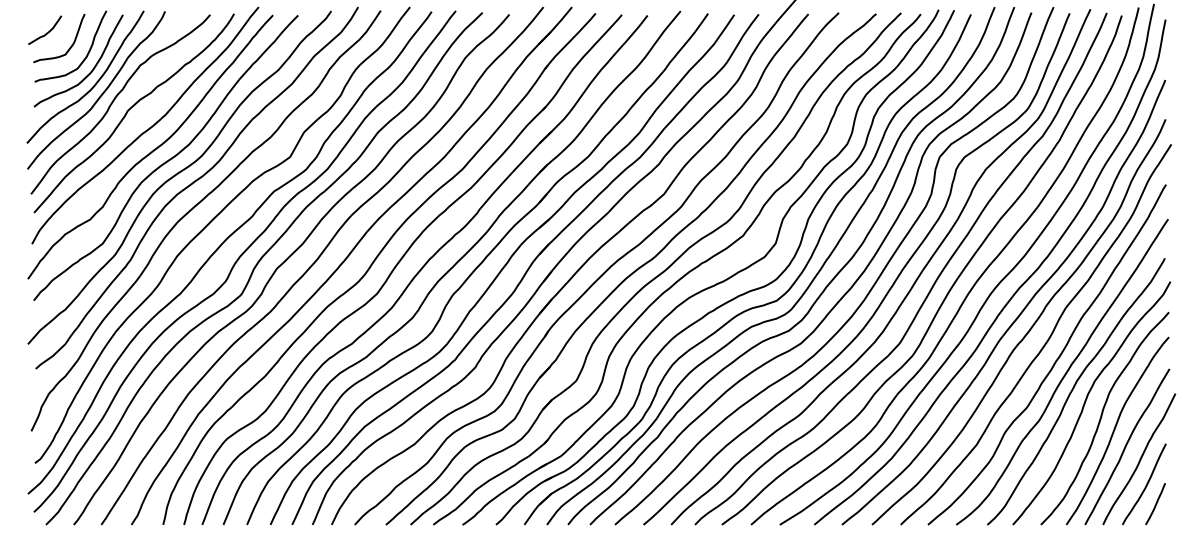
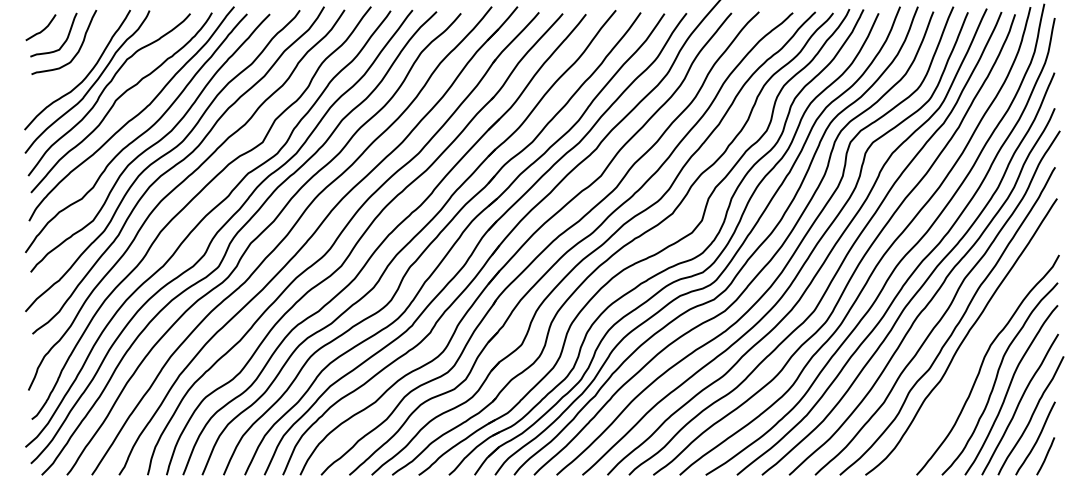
curve: (90, 71) -> (82, 64), removed
curve: (1073, 390) -> (971, 353), removed

